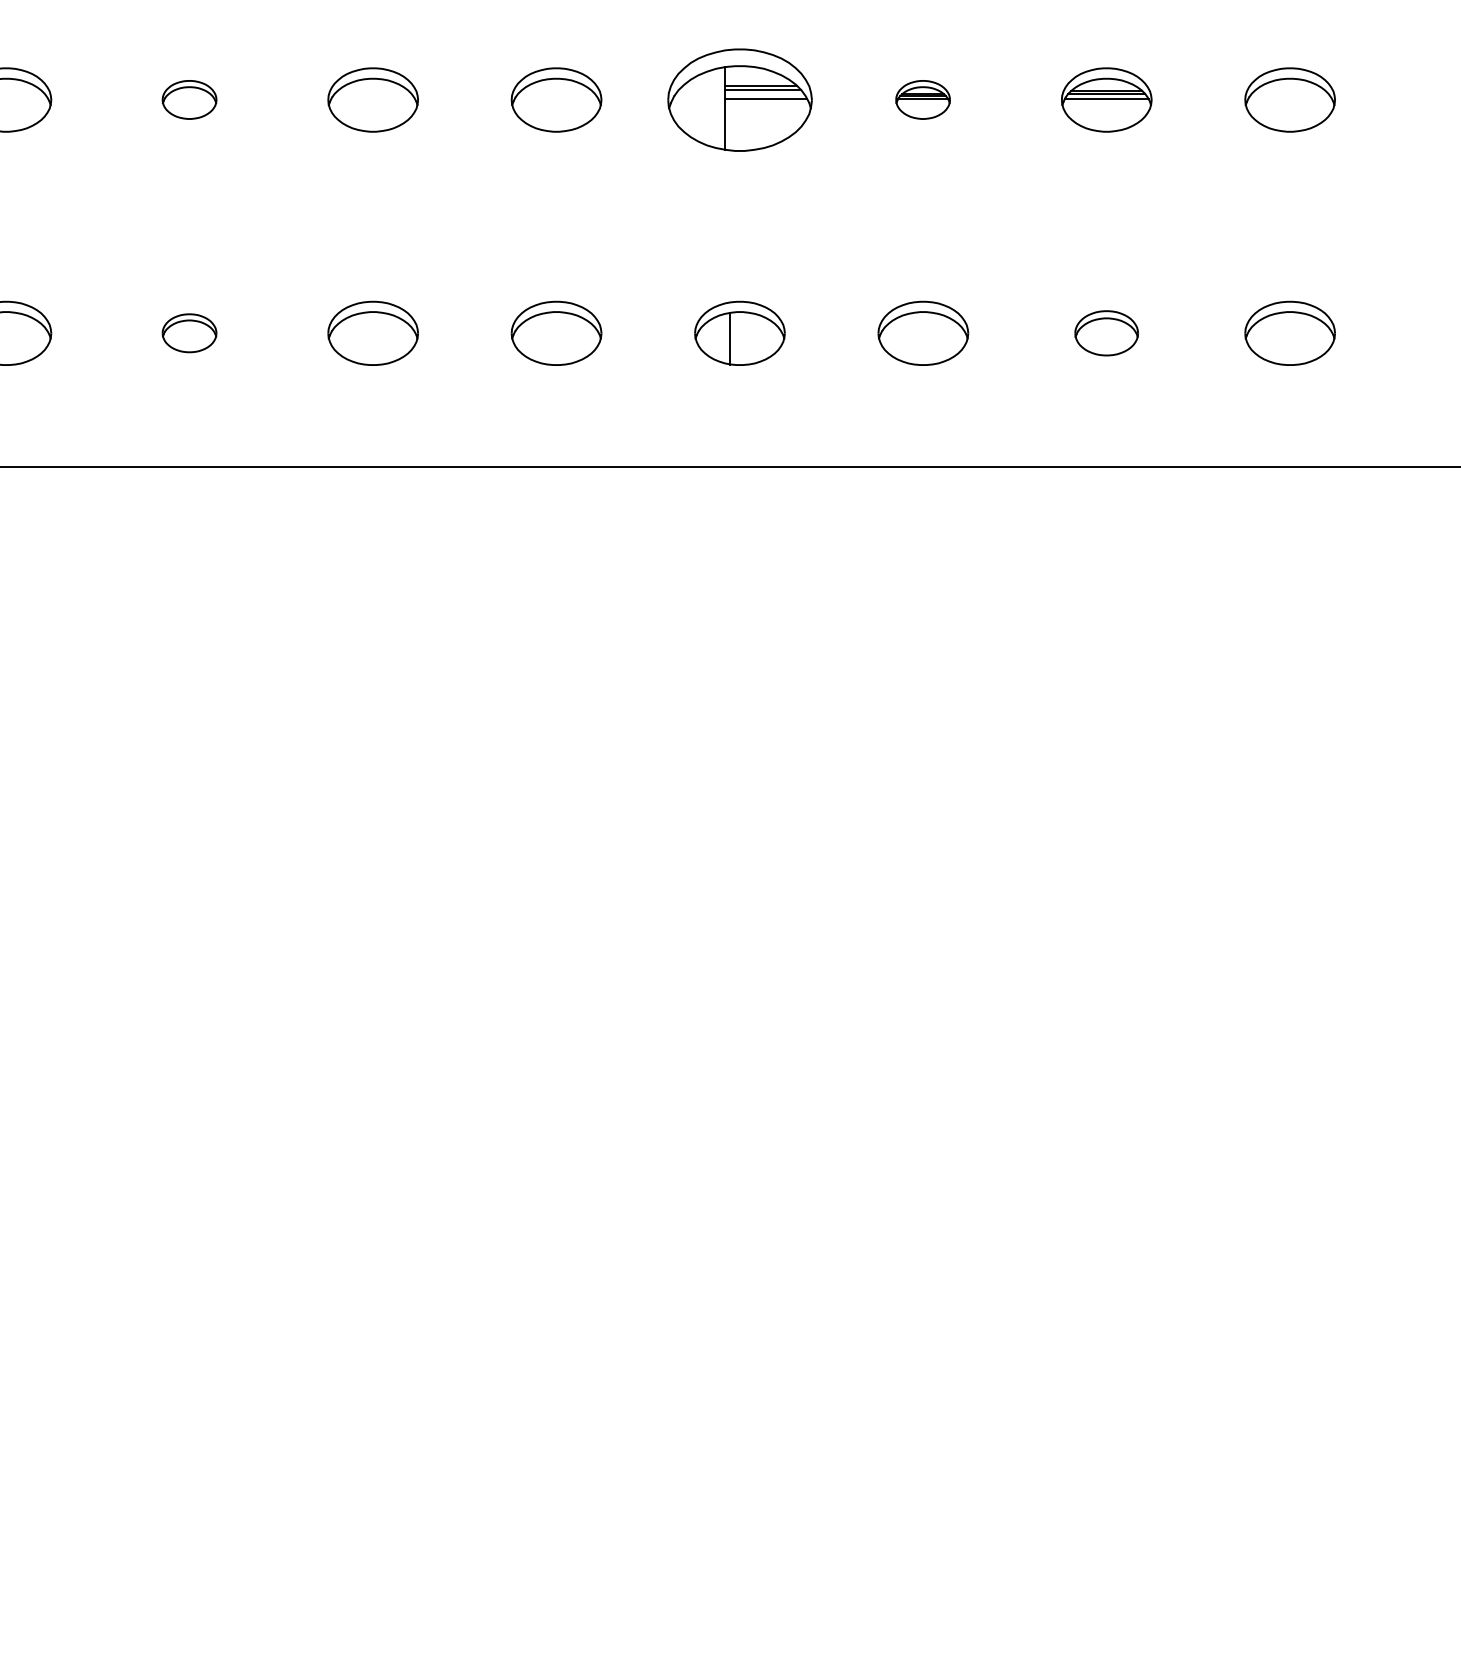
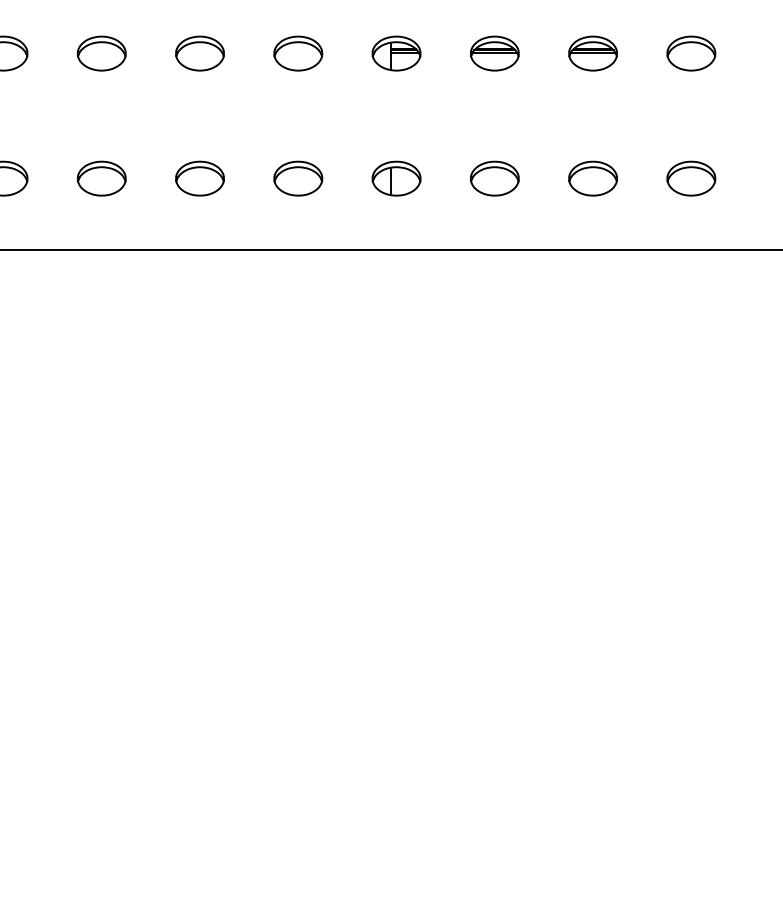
part: (189, 99) -> (101, 53), size x1.67
part: (739, 99) -> (396, 53), size x0.62
part: (922, 99) -> (494, 53), size x1.67
part: (189, 333) -> (101, 178), size x1.67
part: (1105, 333) -> (592, 178), size x1.43

